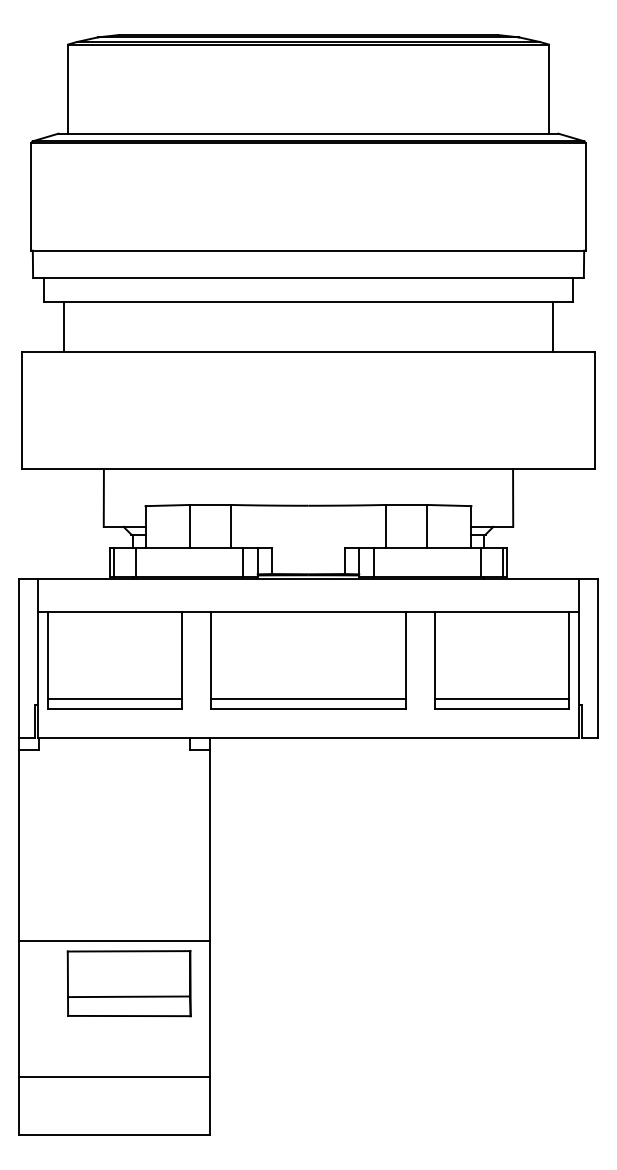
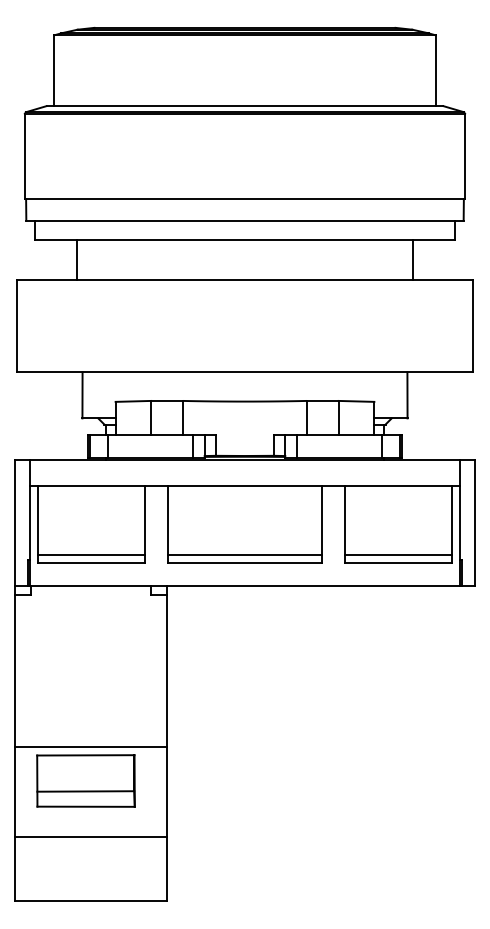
line: (63, 327) -> (76, 260), moved
line: (553, 327) -> (413, 260), moved
part: (128, 983) -> (85, 780), moved
line: (114, 1076) -> (90, 837), moved

